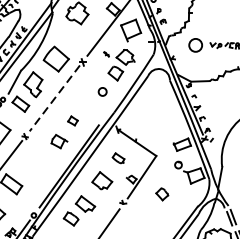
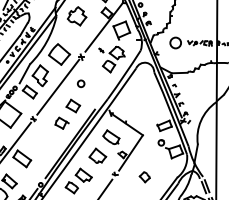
circle: (103, 91) -> (81, 83), moved
line: (55, 98) -> (58, 87), dashed -> solid
part: (73, 120) -> (73, 105), size x1.67
part: (118, 157) -> (111, 136), size x1.67
part: (161, 194) -> (144, 177), moved

